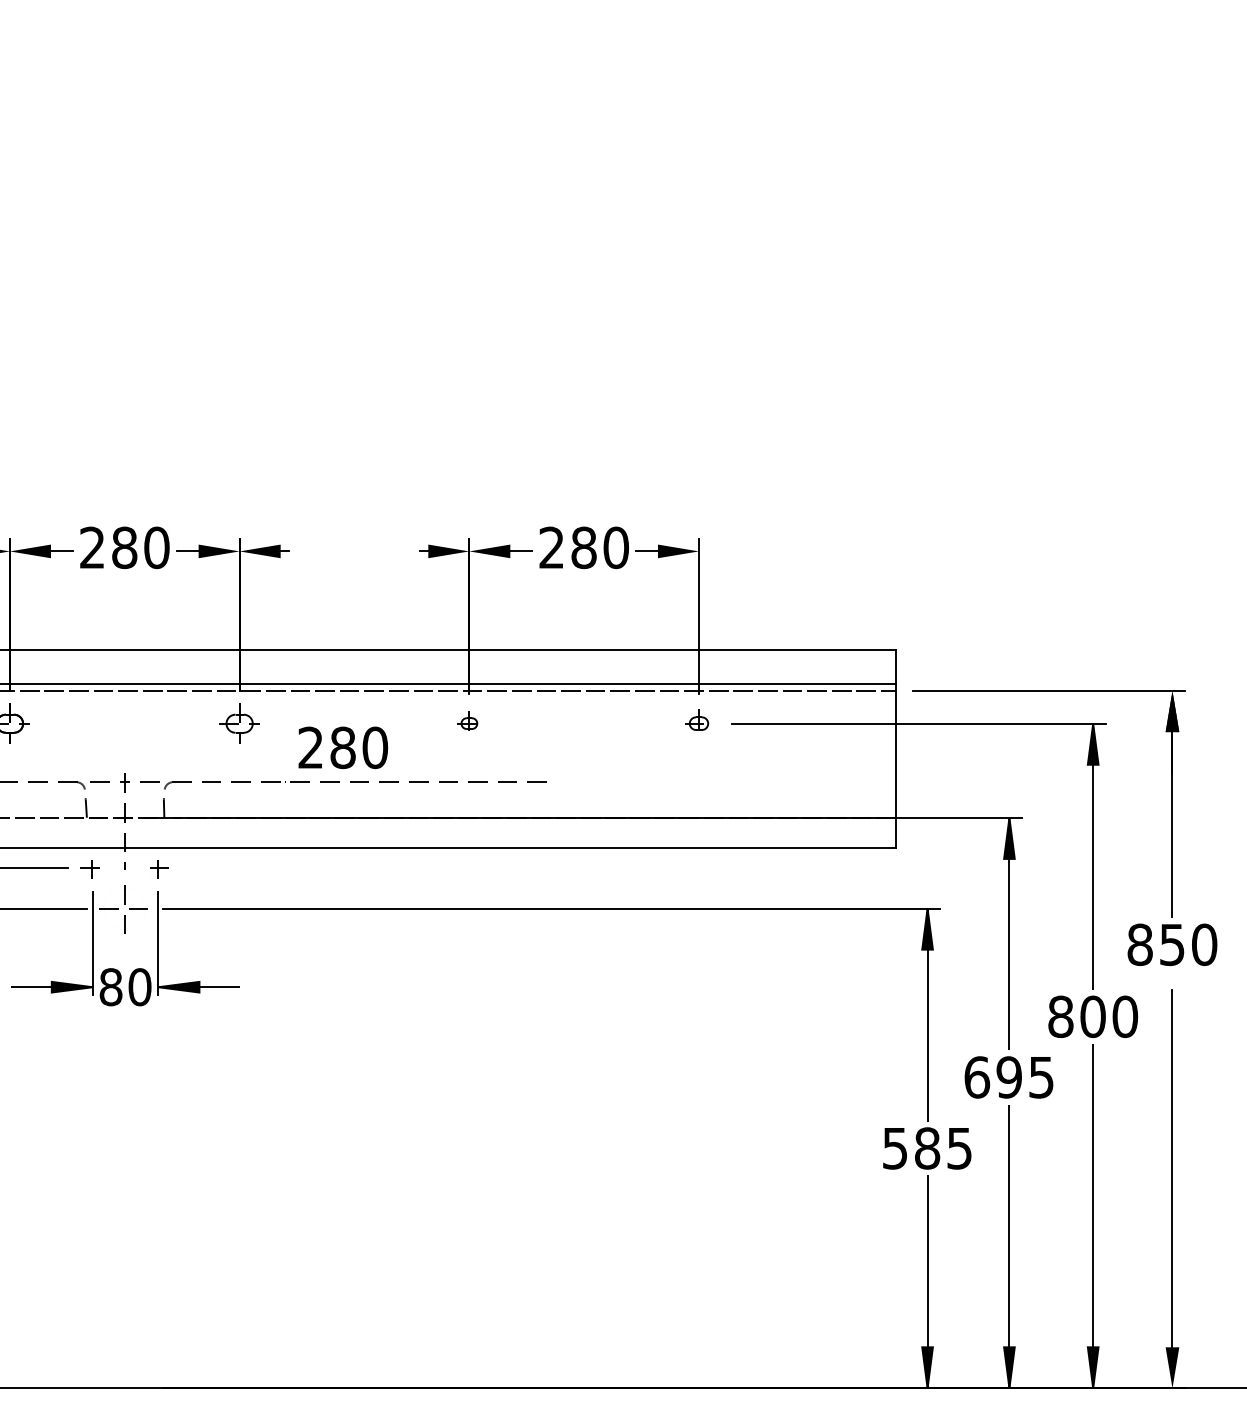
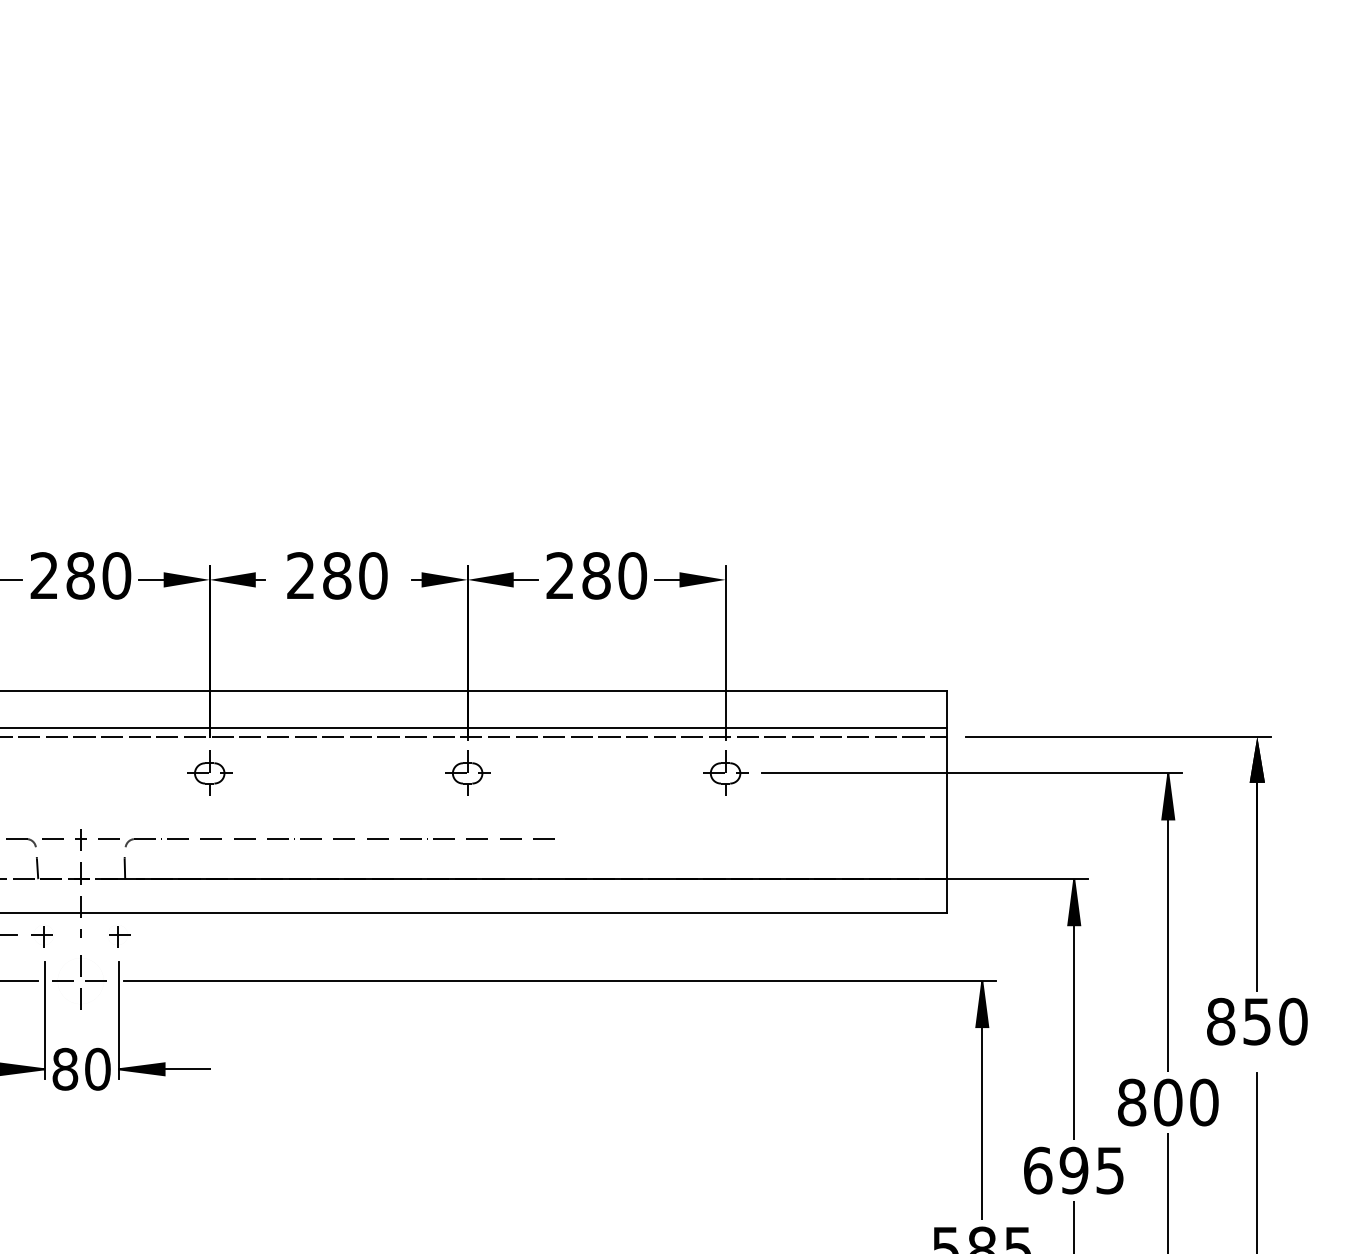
part: (469, 723) -> (467, 773), size x1.67
part: (698, 723) -> (725, 773), size x1.43
text: (343, 747) -> (337, 575), moved

